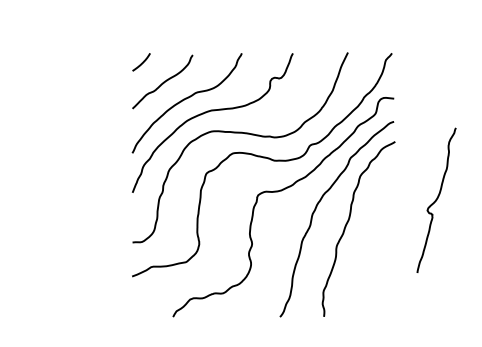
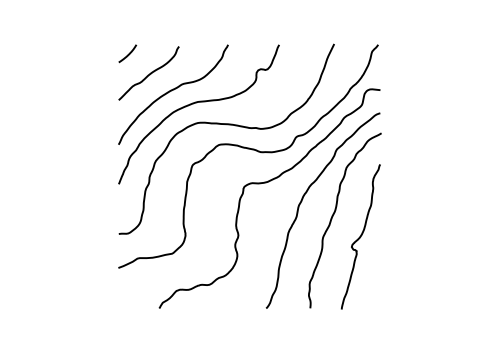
curve: (436, 200) -> (360, 236), moved

